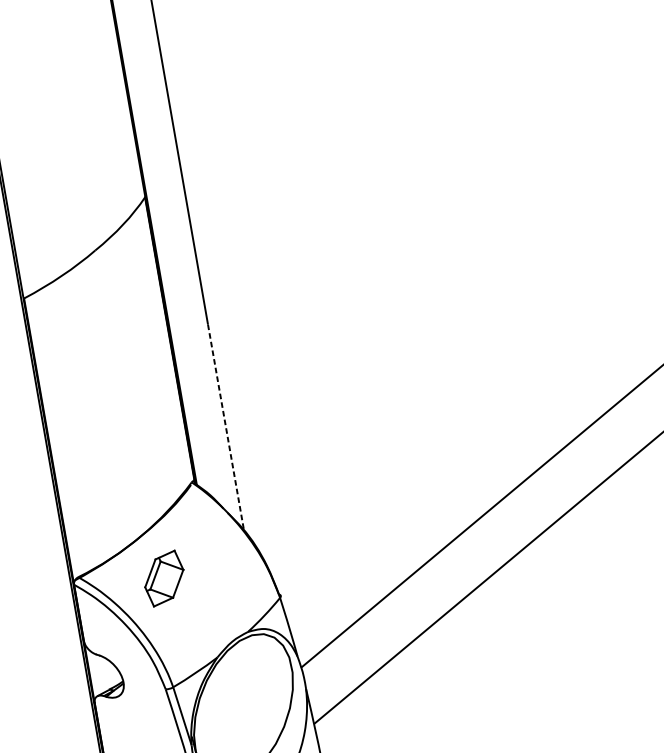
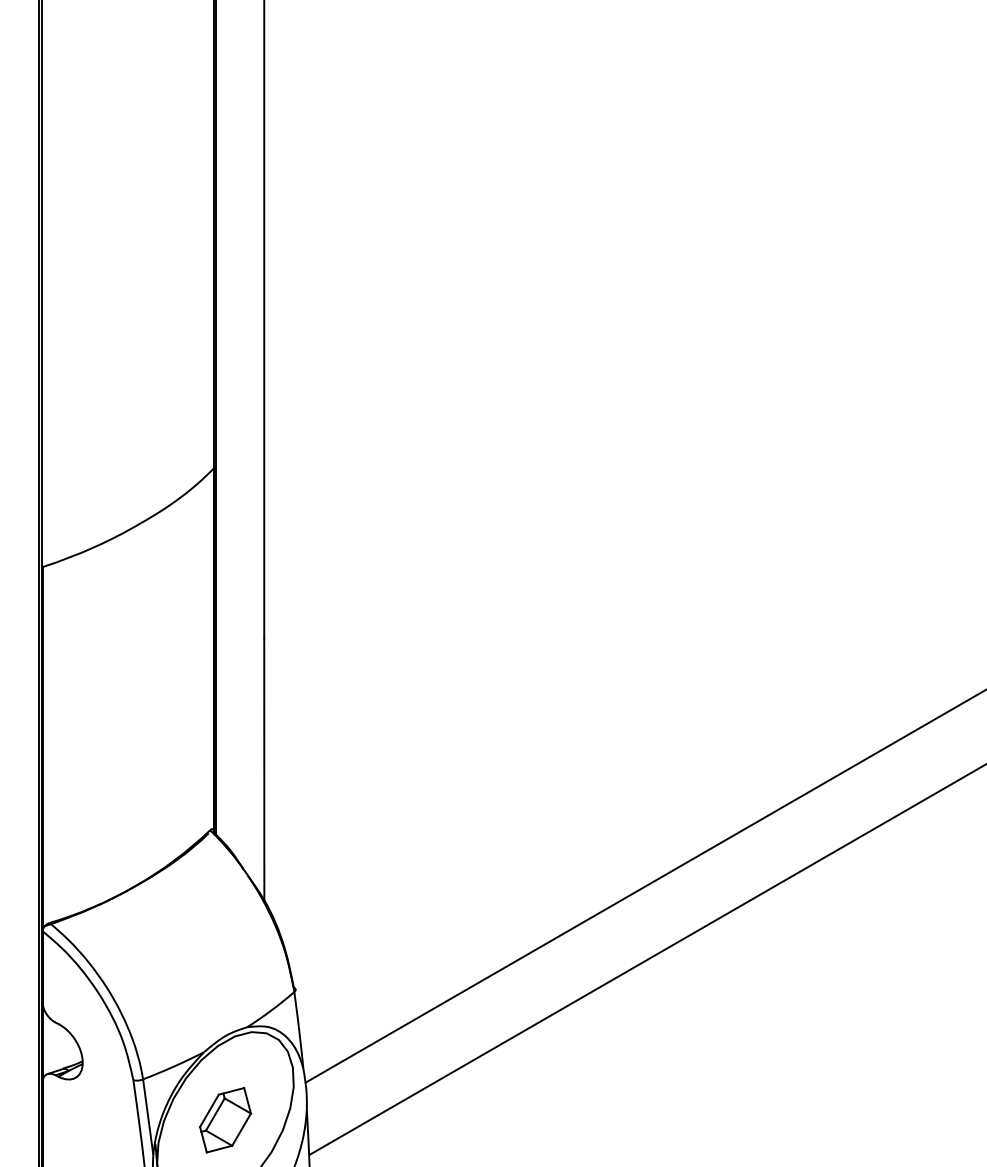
line: (226, 427) -> (264, 769), dashed -> solid
part: (164, 578) -> (225, 1120), moved

